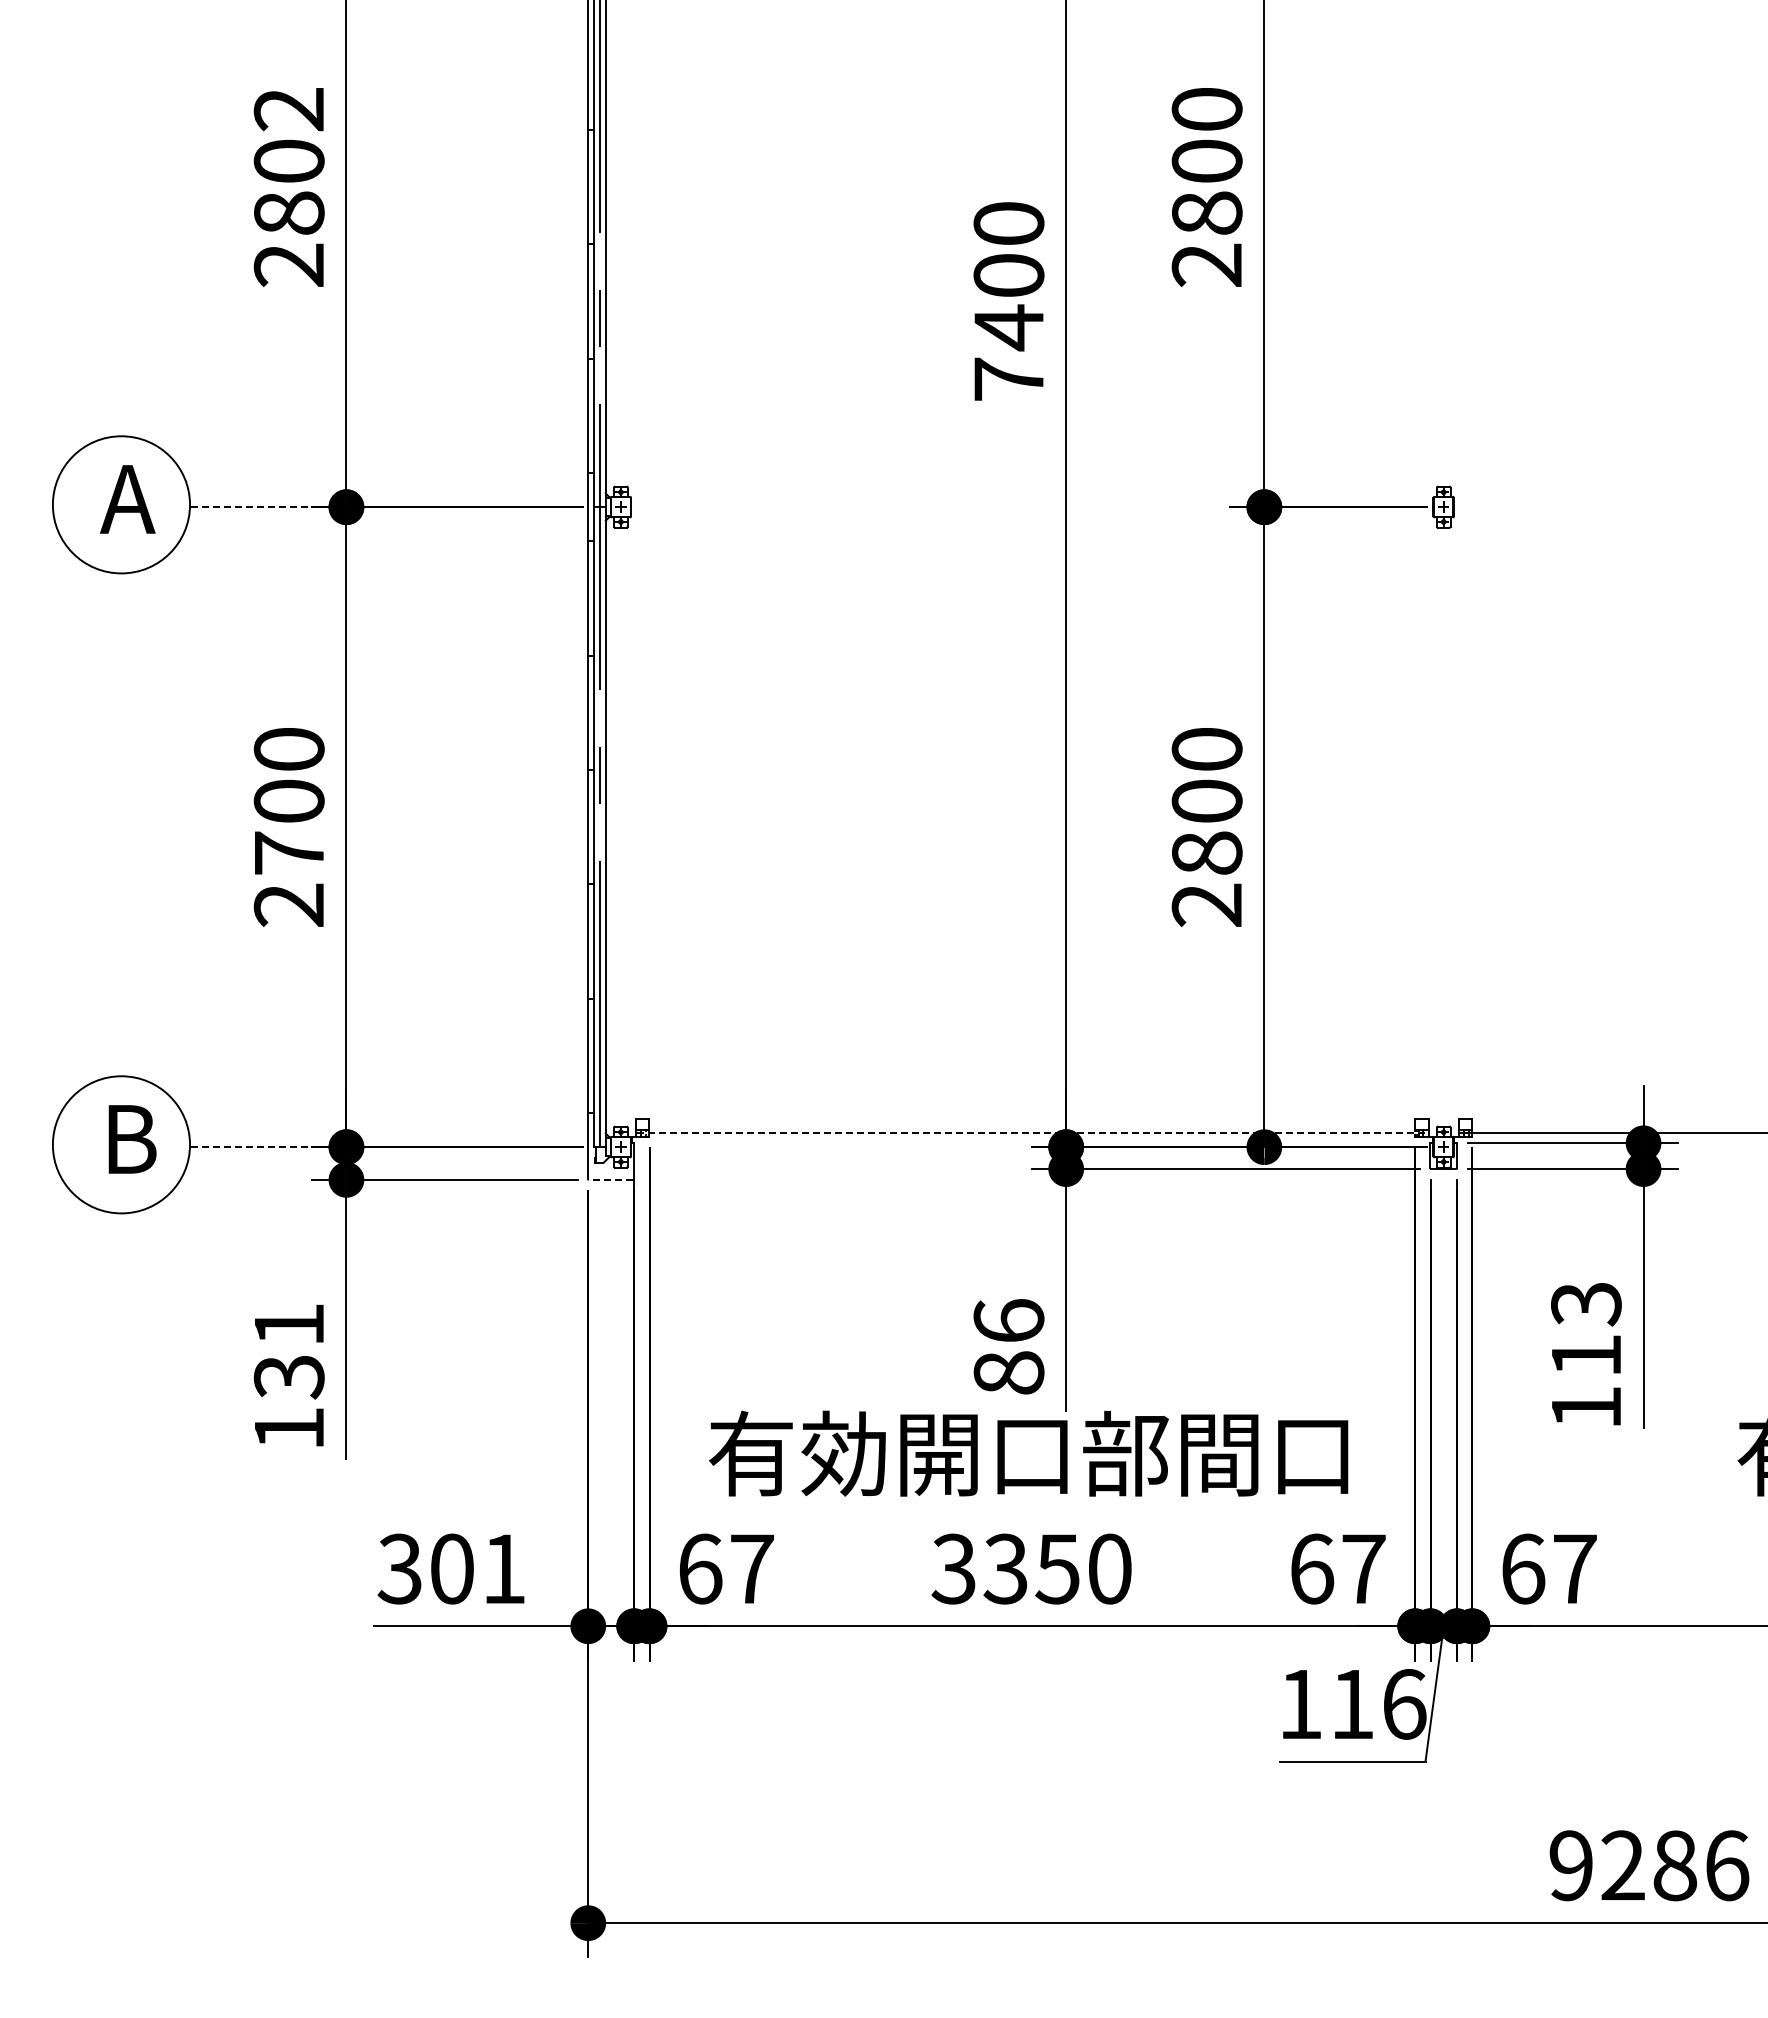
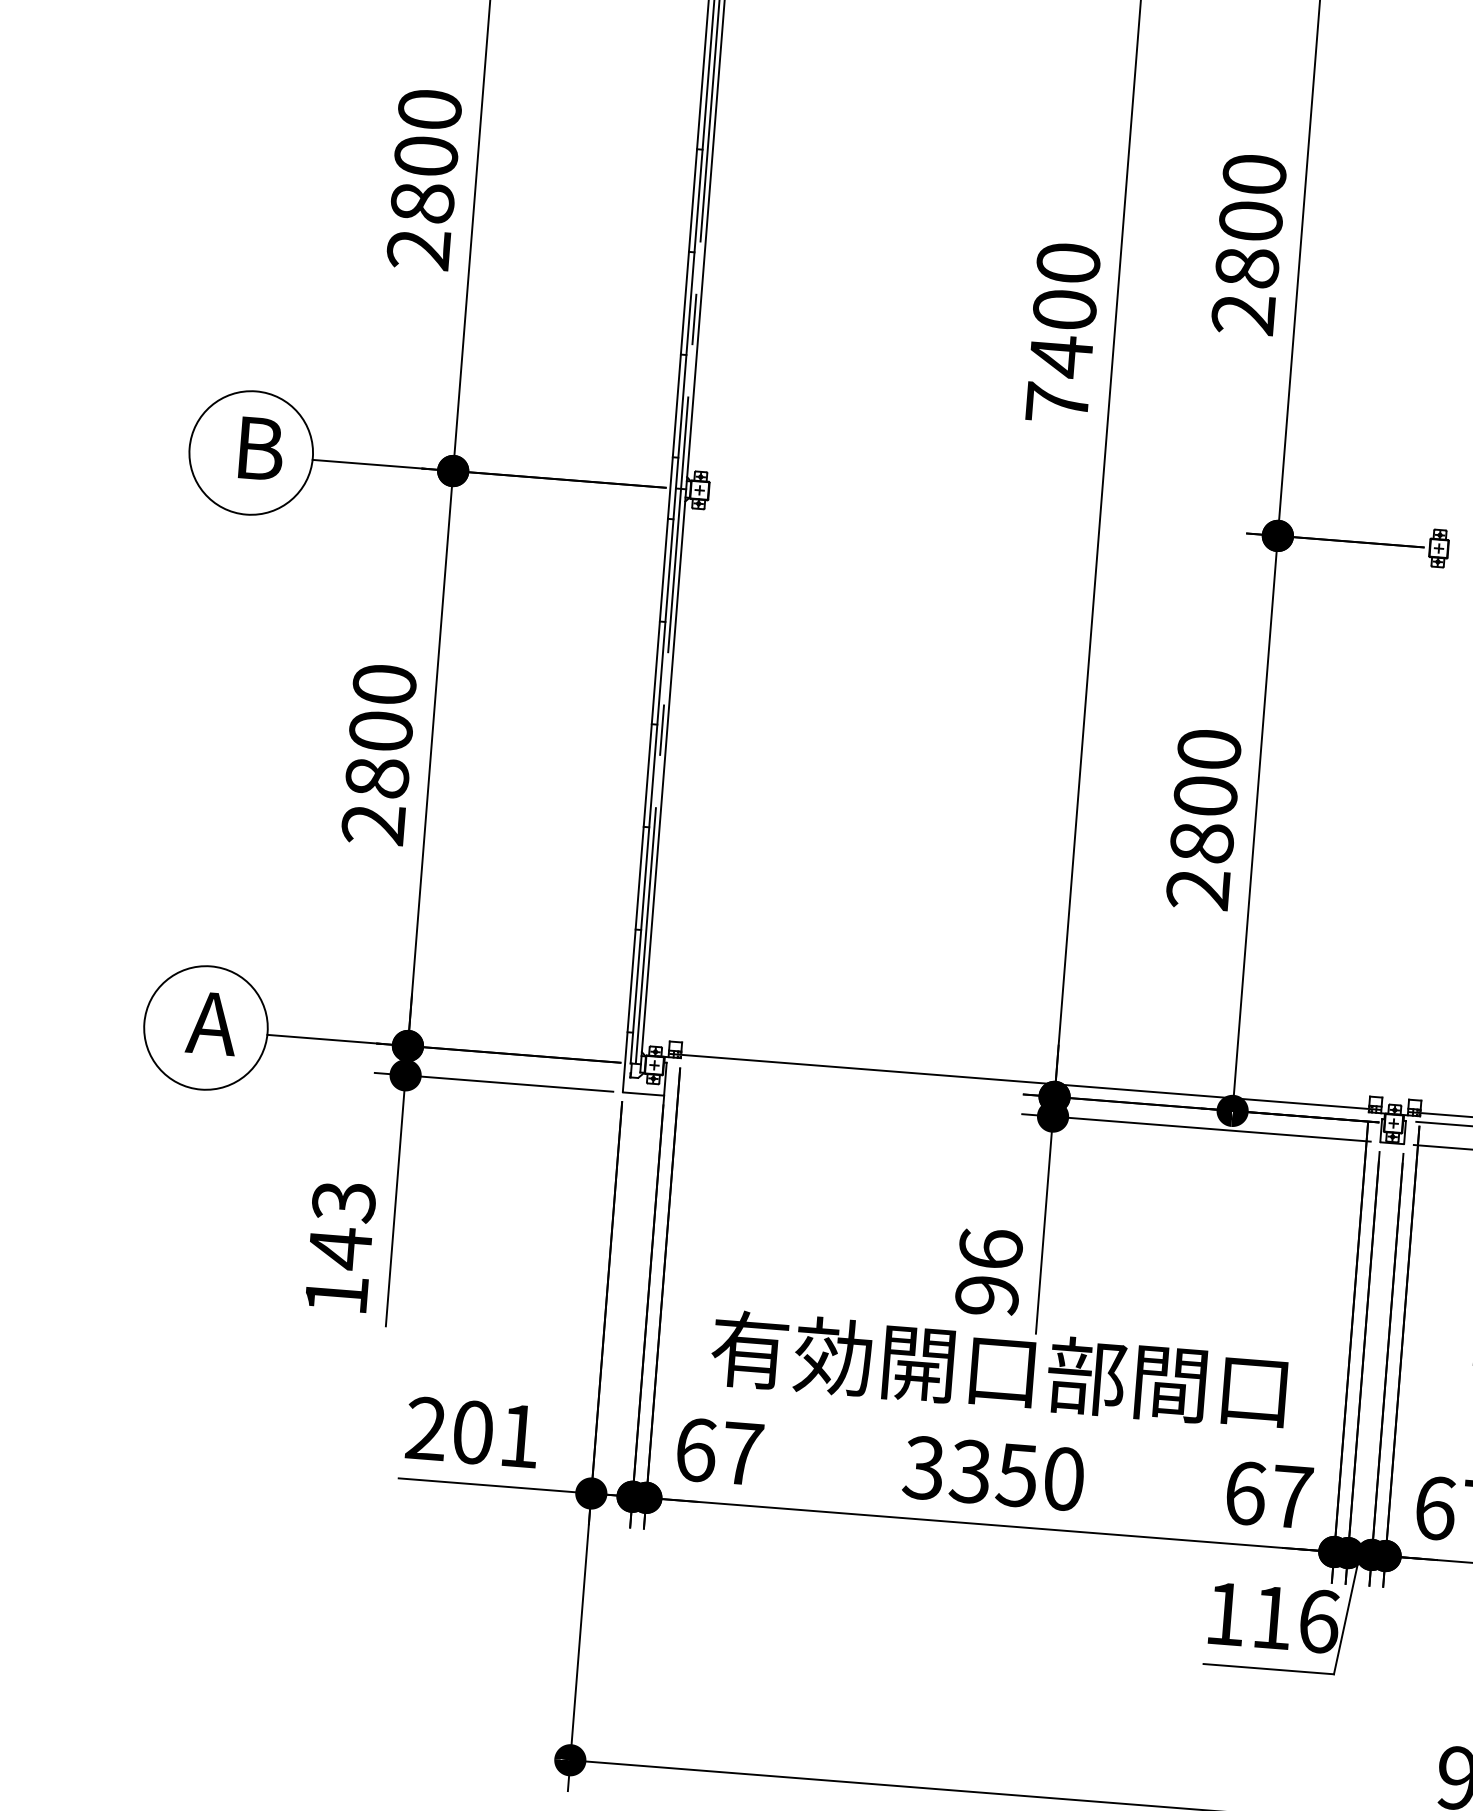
text: (288, 109) -> (429, 109), 2802 -> 2800
text: (128, 499) -> (257, 448), A -> B
line: (254, 507) -> (370, 464), dashed -> solid
text: (289, 852) -> (377, 777), 2700 -> 2800
line: (1032, 1133) -> (1025, 1082), dashed -> solid
text: (128, 1139) -> (212, 1023), B -> A
line: (254, 1147) -> (325, 1039), dashed -> solid
line: (610, 1179) -> (642, 1093), dashed -> solid
text: (288, 1352) -> (341, 1226), 131 -> 143
text: (1008, 1372) -> (986, 1295), 86 -> 96
text: (399, 1568) -> (425, 1428), 301 -> 201

